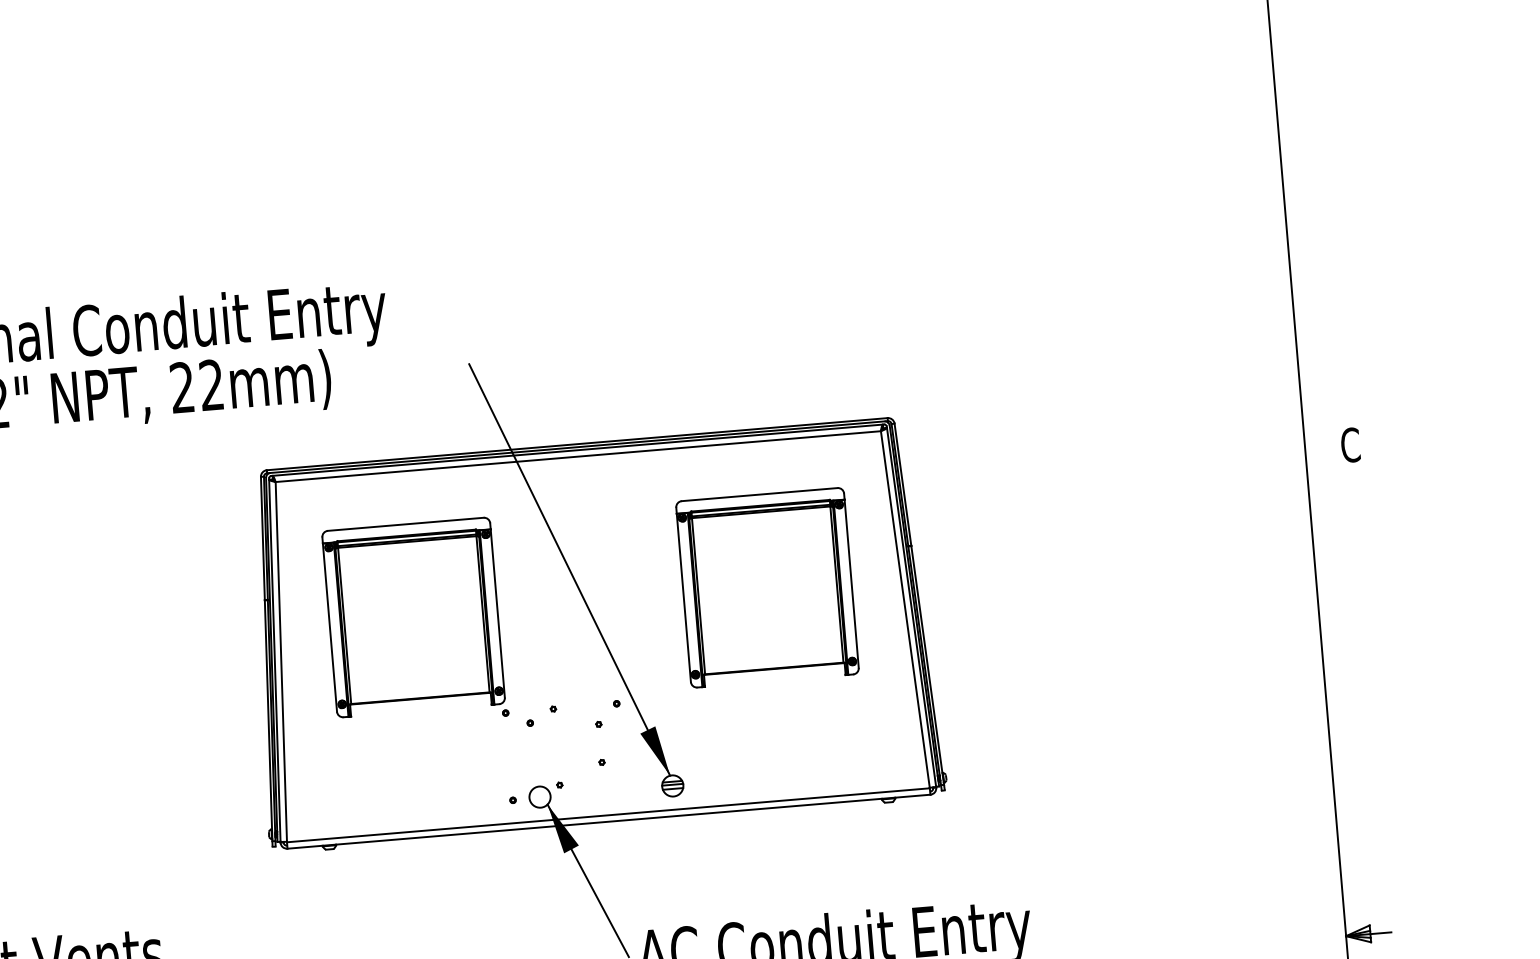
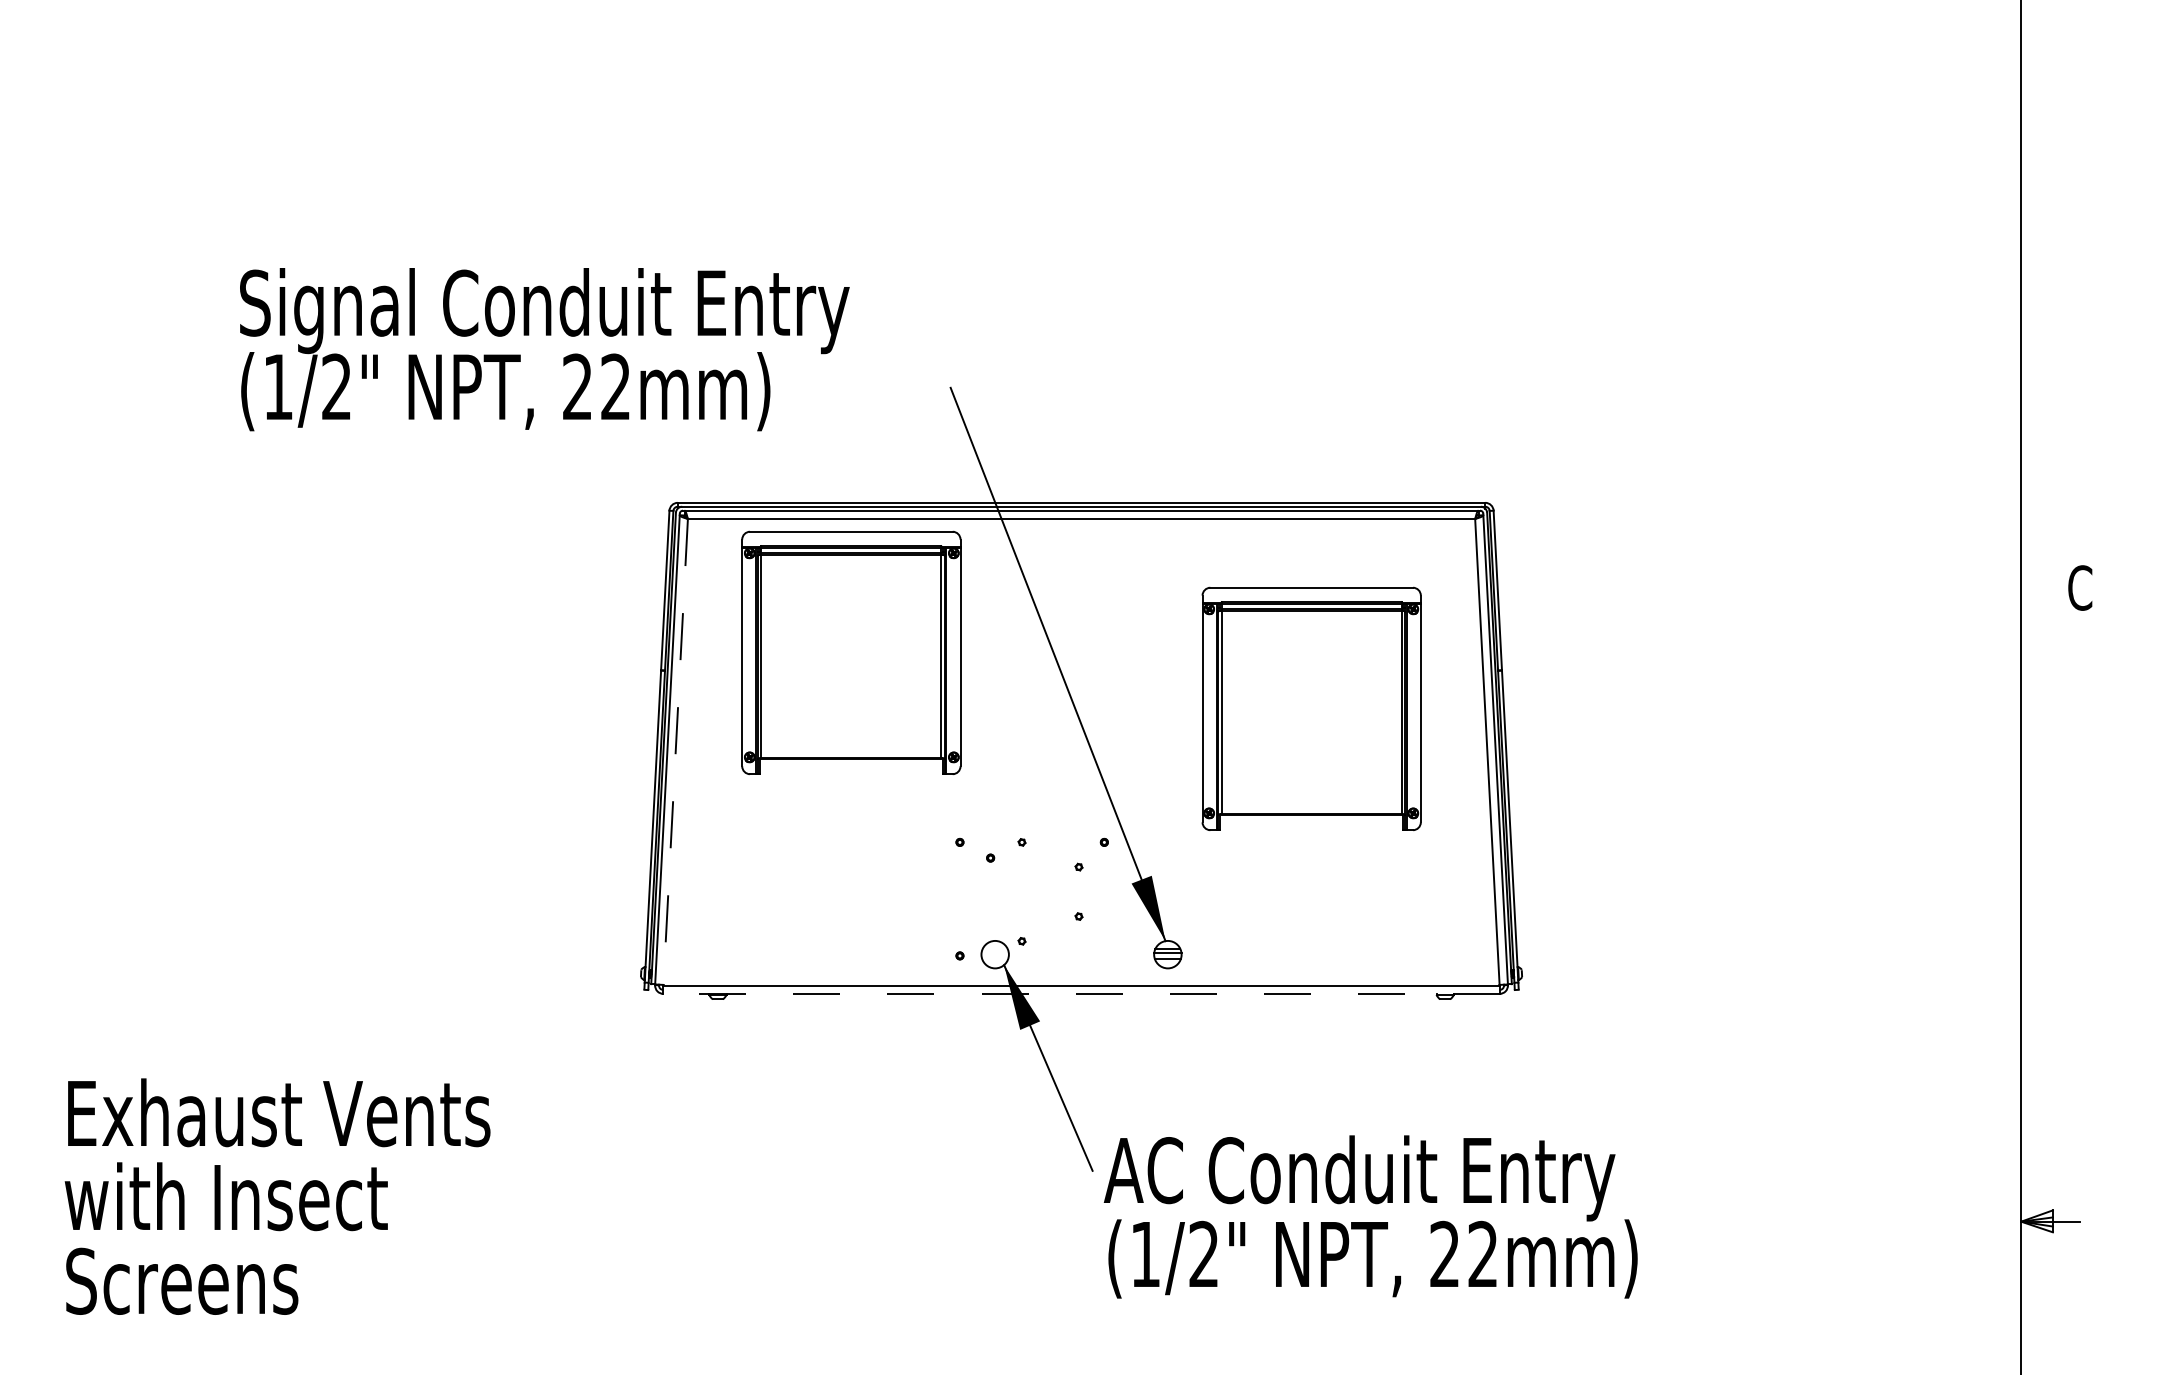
part: (413, 617) -> (851, 652), moved
line: (281, 662) -> (675, 752), solid -> dashed
line: (608, 821) -> (1081, 993), solid -> dashed

